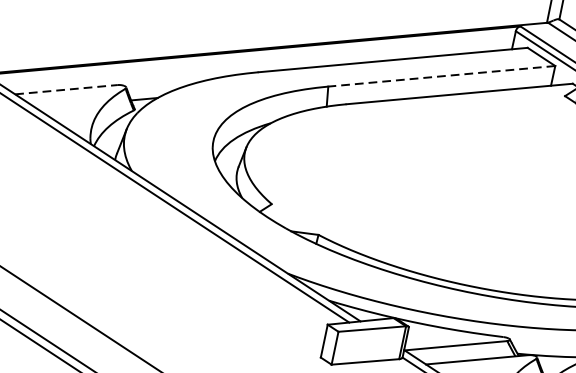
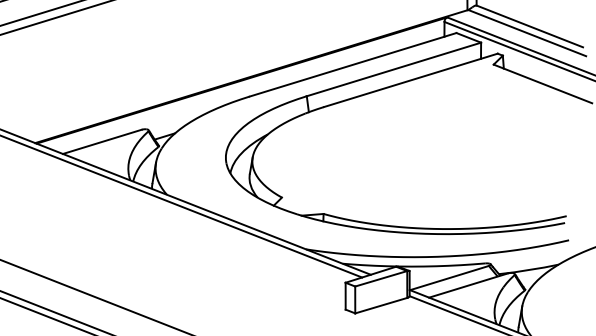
line: (441, 76) -> (393, 69), dashed -> solid
line: (66, 89) -> (102, 141), dashed -> solid

